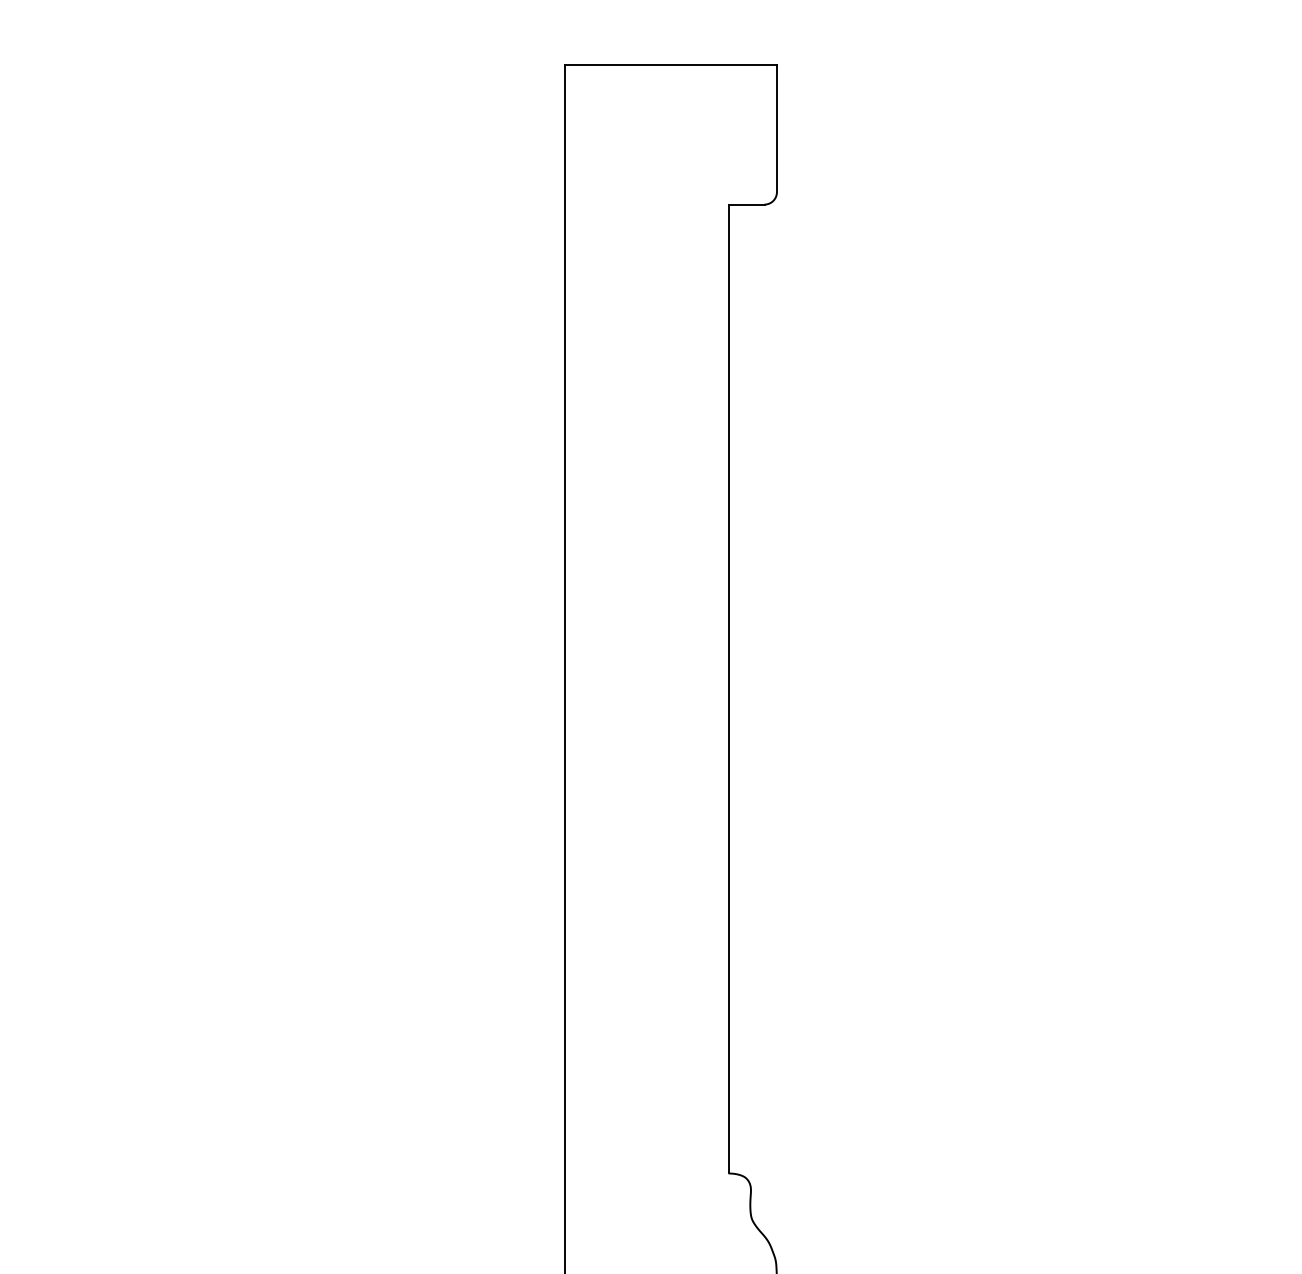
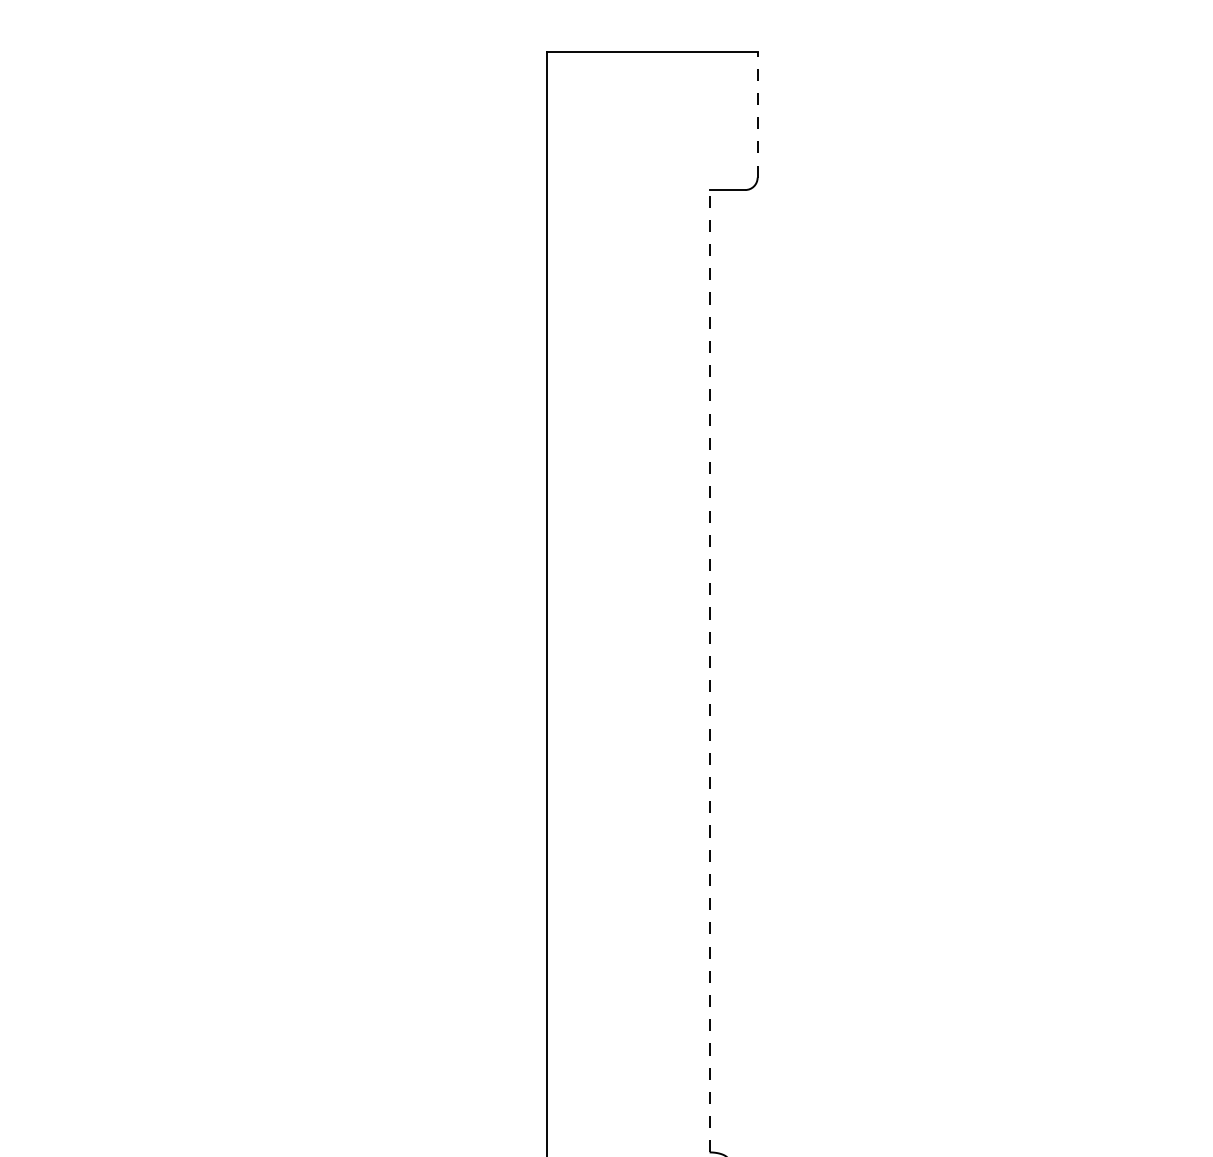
line: (776, 128) -> (757, 114), solid -> dashed
line: (728, 688) -> (709, 670), solid -> dashed

